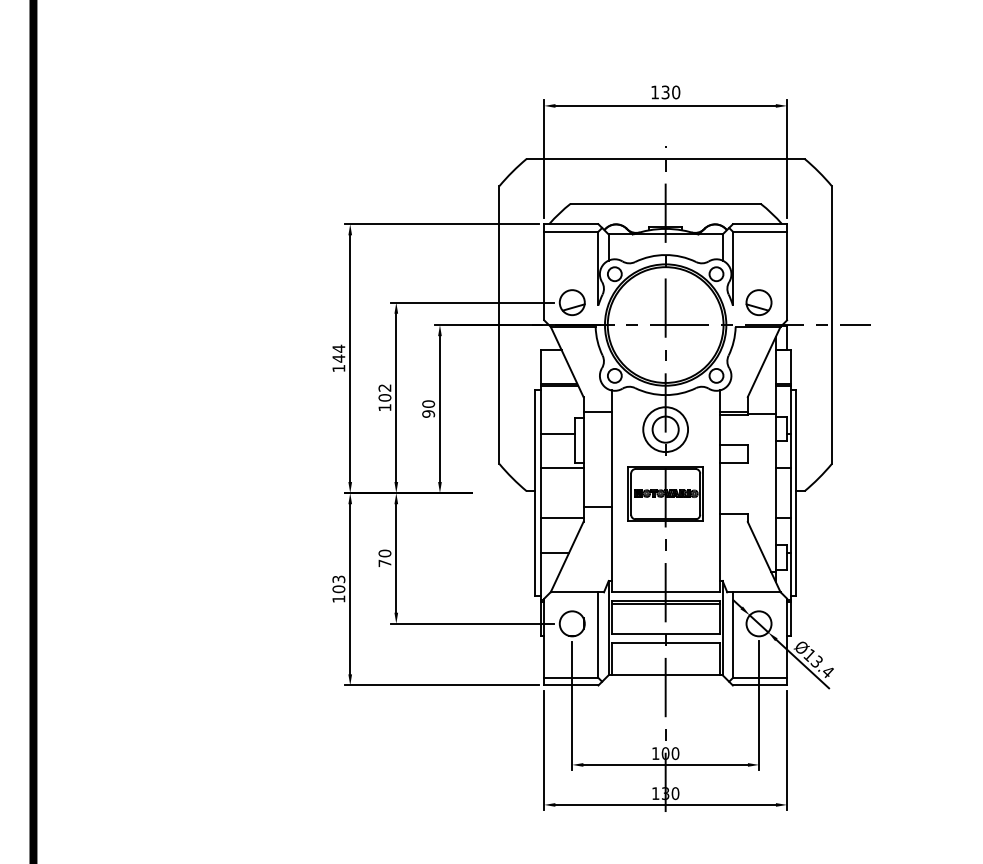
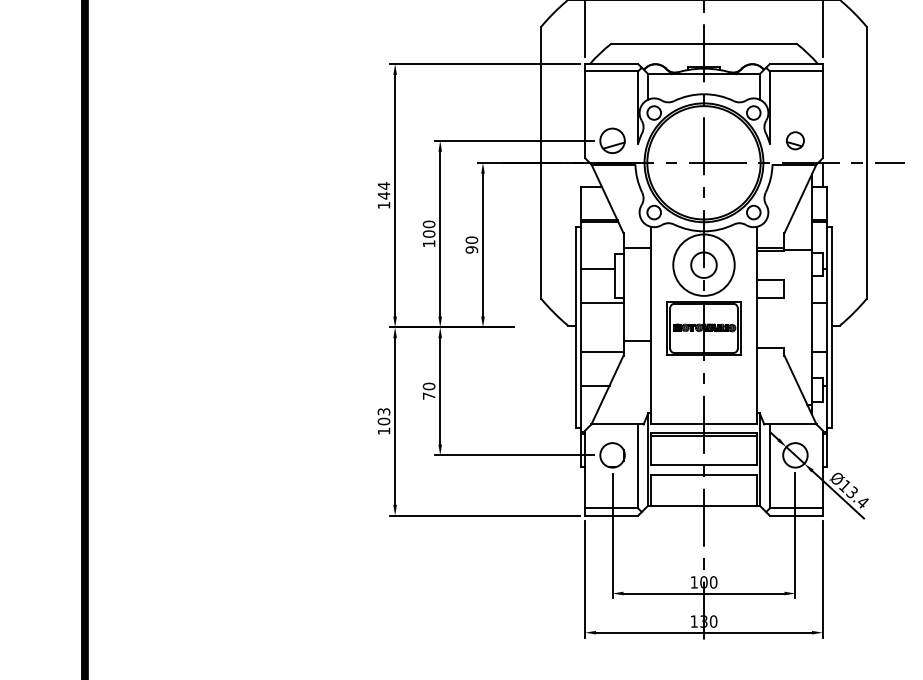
part: (758, 302) -> (794, 140), size x0.7
text: (384, 387) -> (428, 223), 102 -> 100
circle: (665, 429) -> (703, 265), size x1.4

